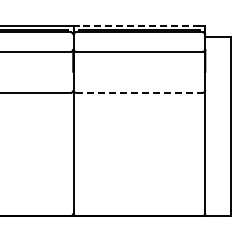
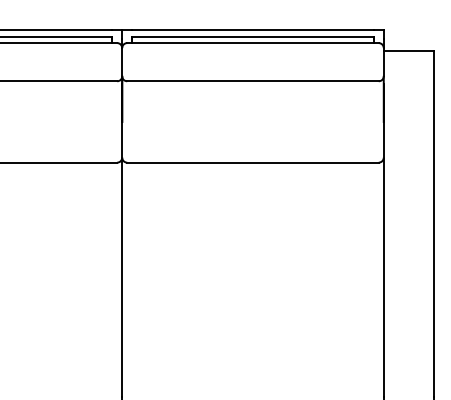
line: (139, 25) -> (253, 29), dashed -> solid
line: (139, 92) -> (253, 162), dashed -> solid

